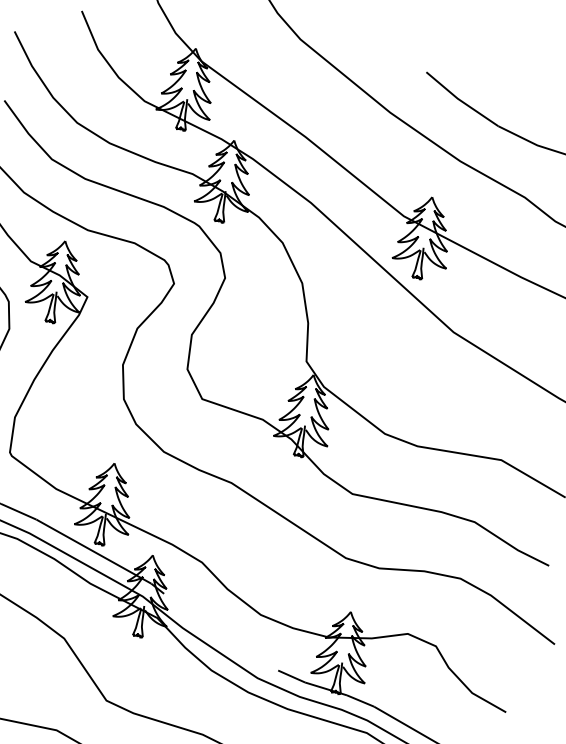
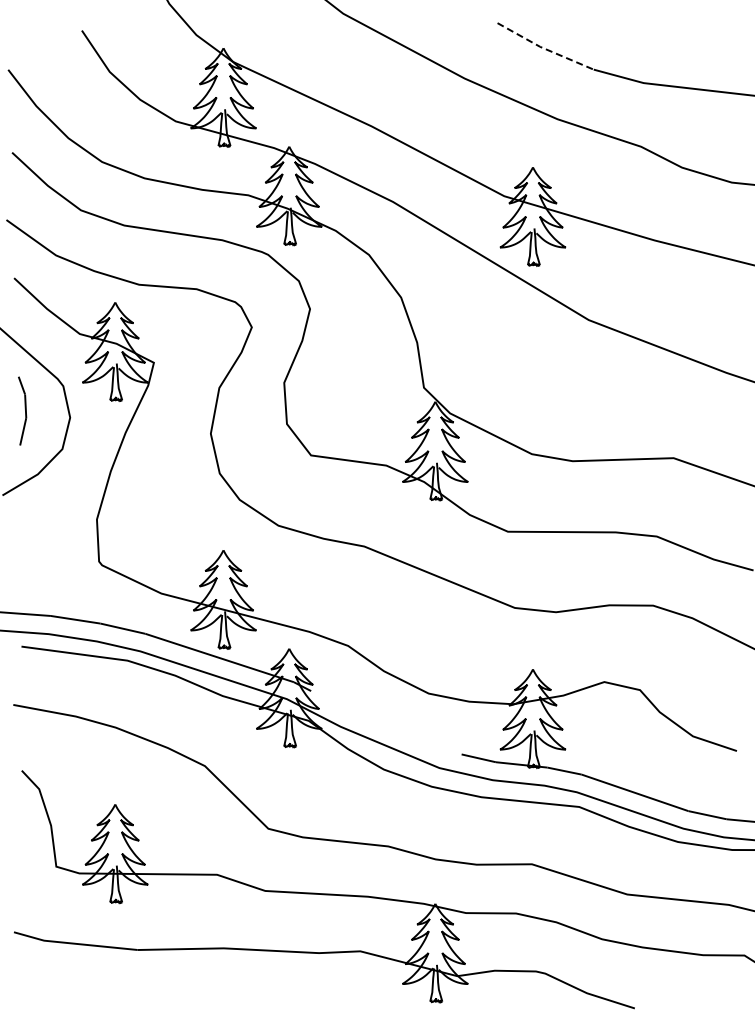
line: (461, 100) -> (544, 48), solid -> dashed

